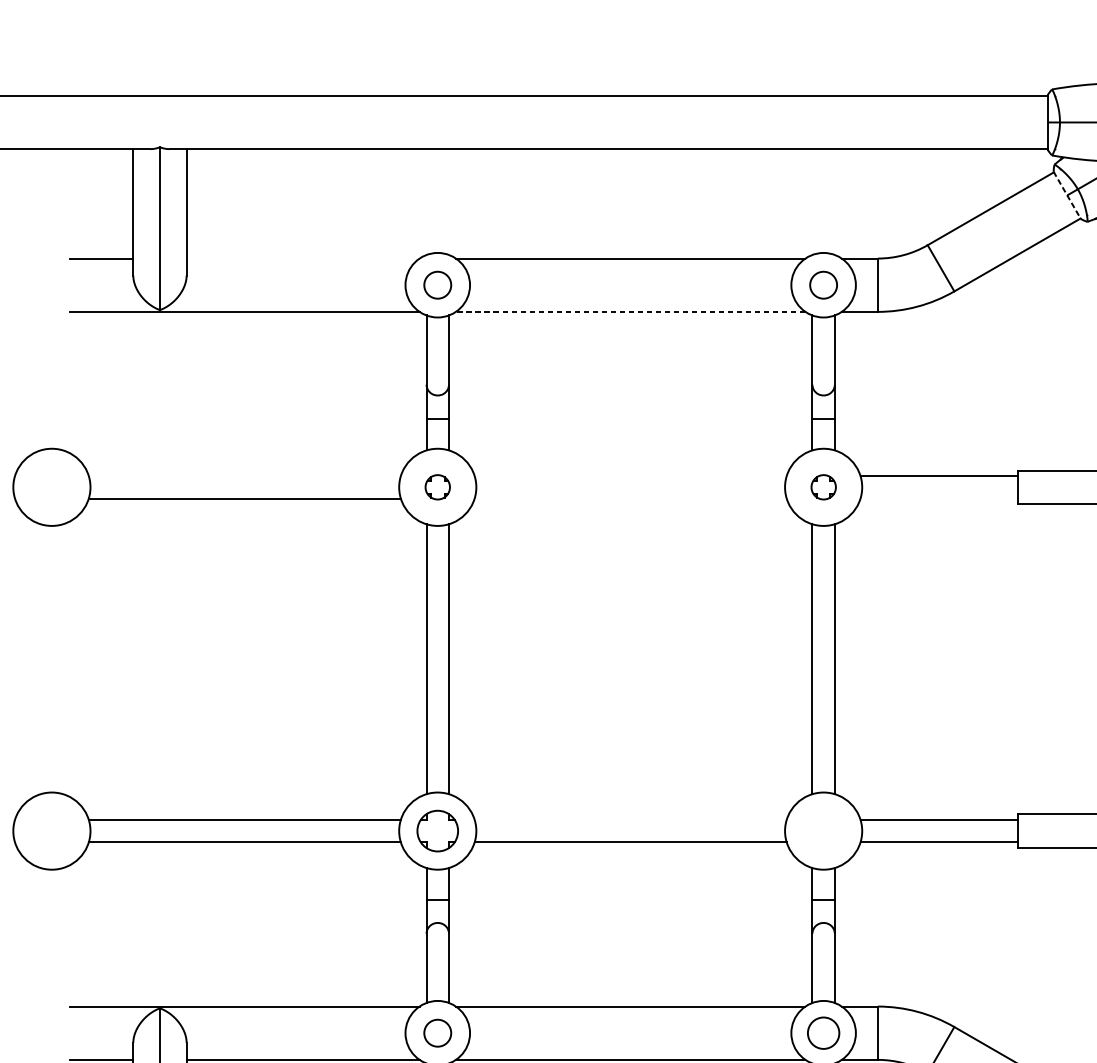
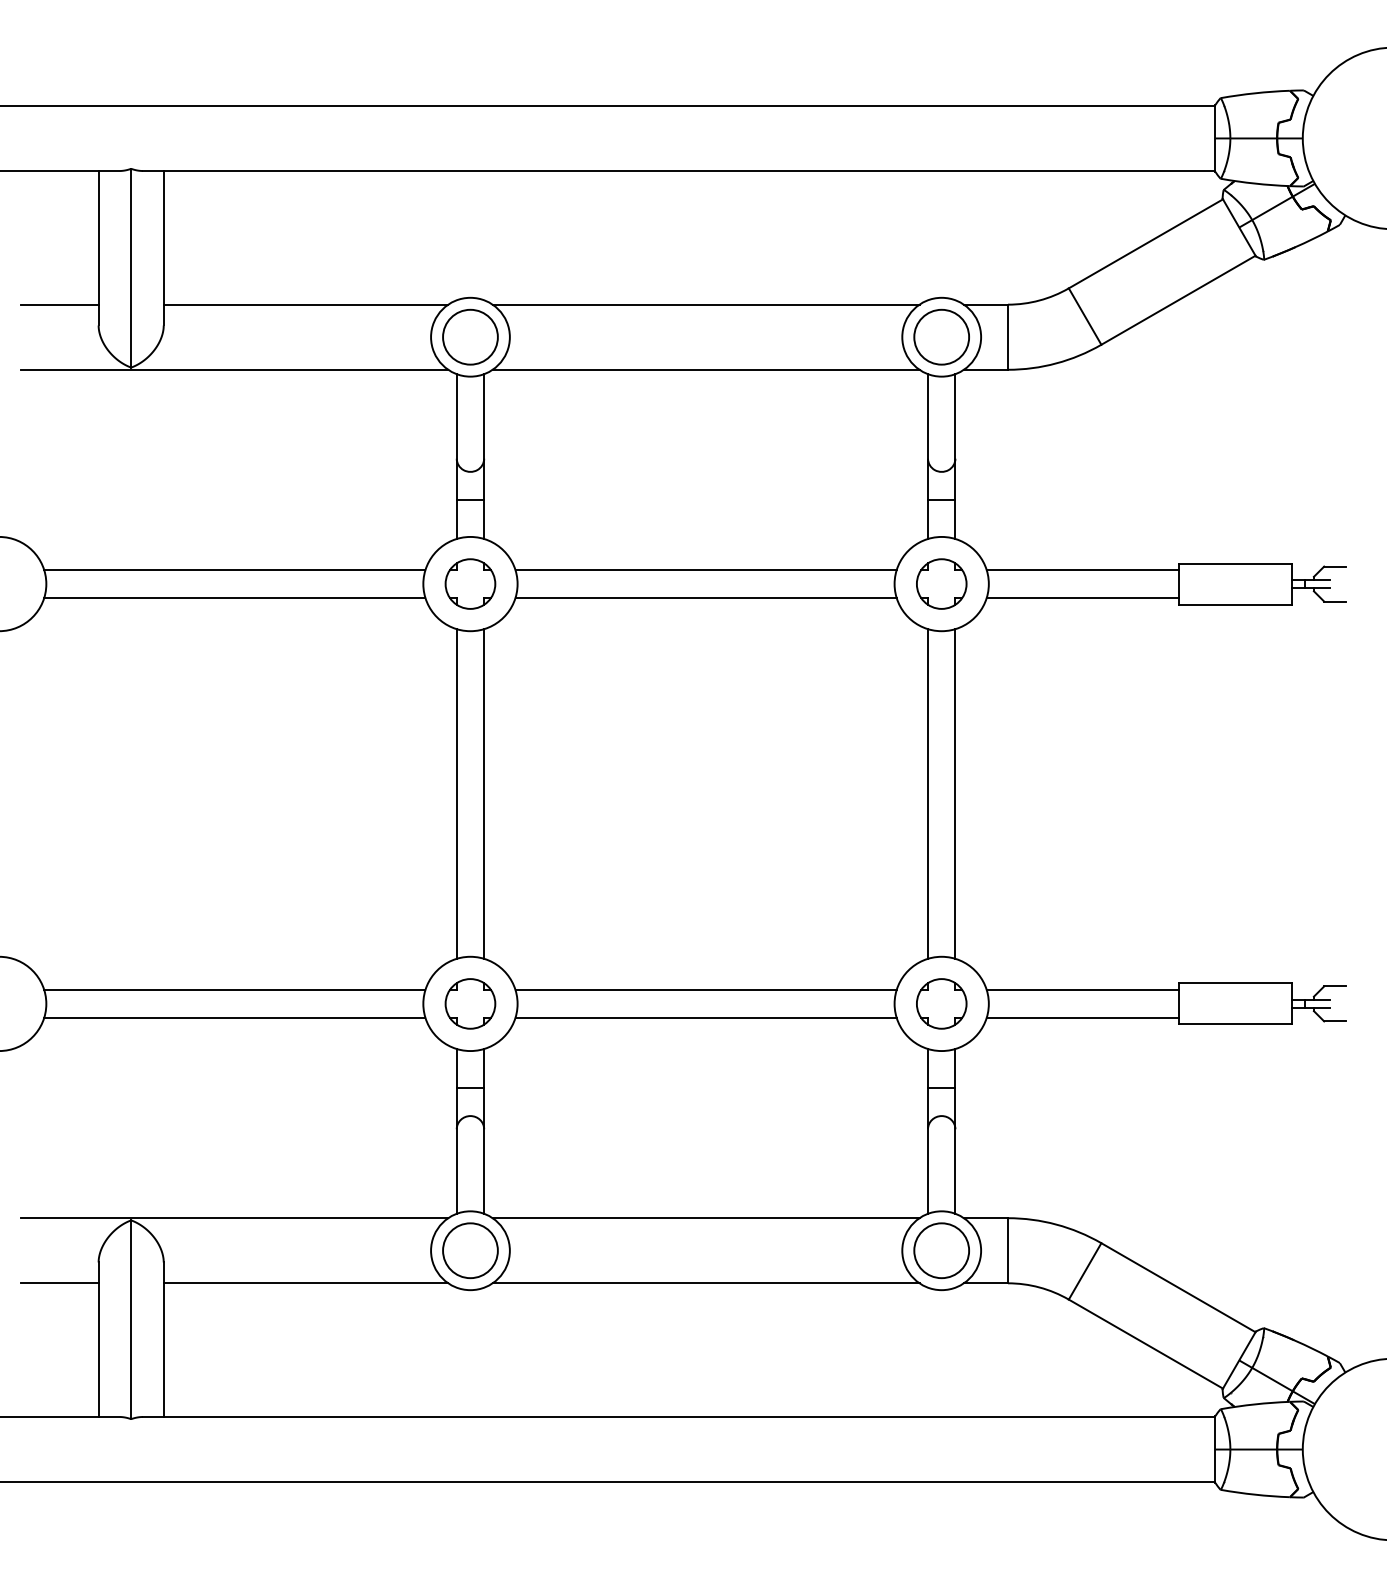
line: (1067, 196) -> (1239, 228), dashed -> solid
line: (302, 258) -> (305, 304), added
circle: (437, 284) -> (470, 336), size x1.67
circle: (823, 284) -> (941, 336), size x1.67
line: (630, 311) -> (705, 369), dashed -> solid
line: (244, 476) -> (234, 570), added
line: (630, 476) -> (705, 570), added
part: (437, 486) -> (470, 583), size x1.67
part: (823, 486) -> (941, 583), size x1.67
line: (630, 498) -> (705, 597), added
line: (938, 498) -> (1082, 597), added
line: (630, 820) -> (705, 990), added
part: (823, 830) -> (941, 1003), added
circle: (437, 1033) -> (470, 1250), size x1.67
circle: (823, 1033) -> (941, 1250), size x1.43

